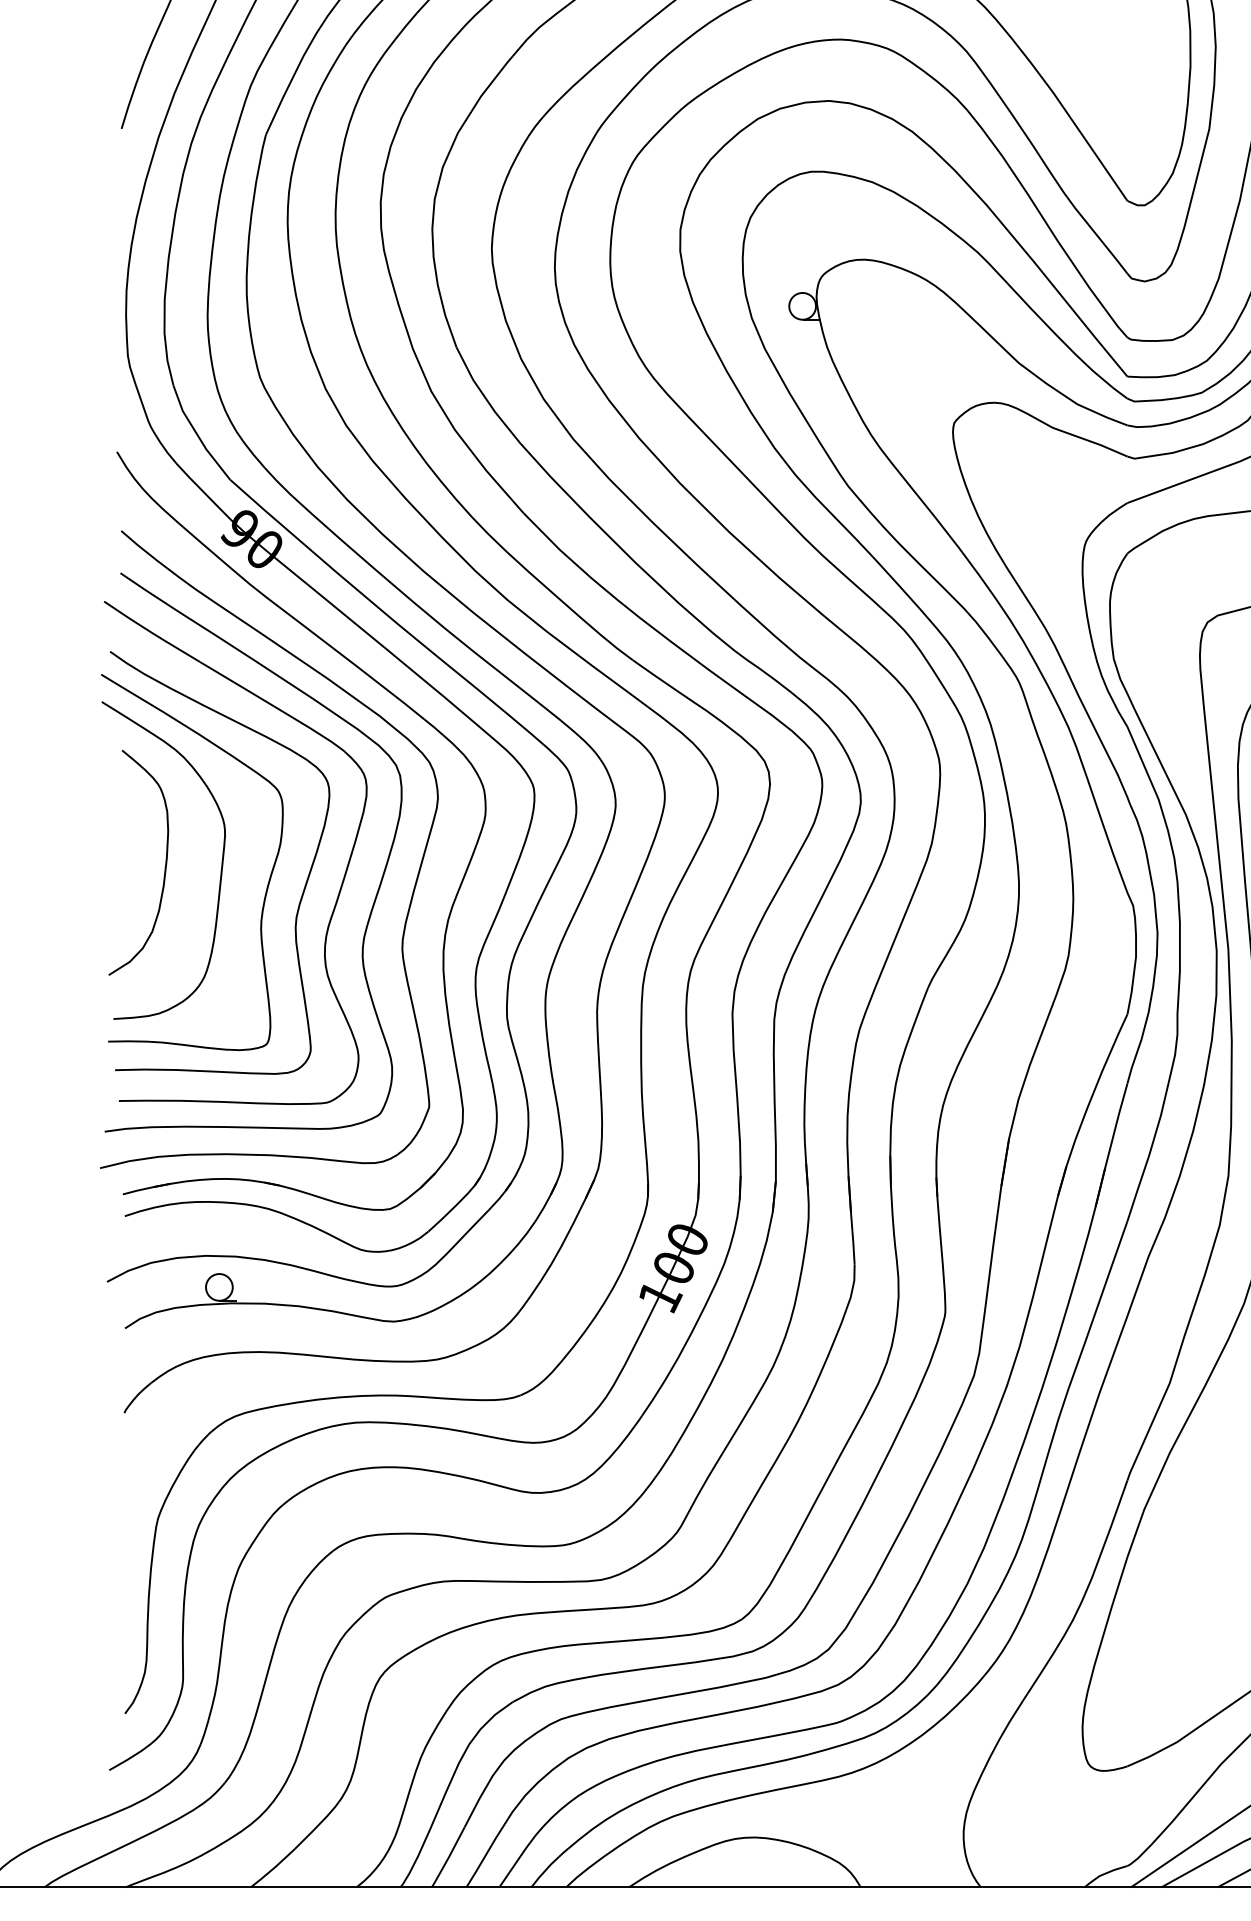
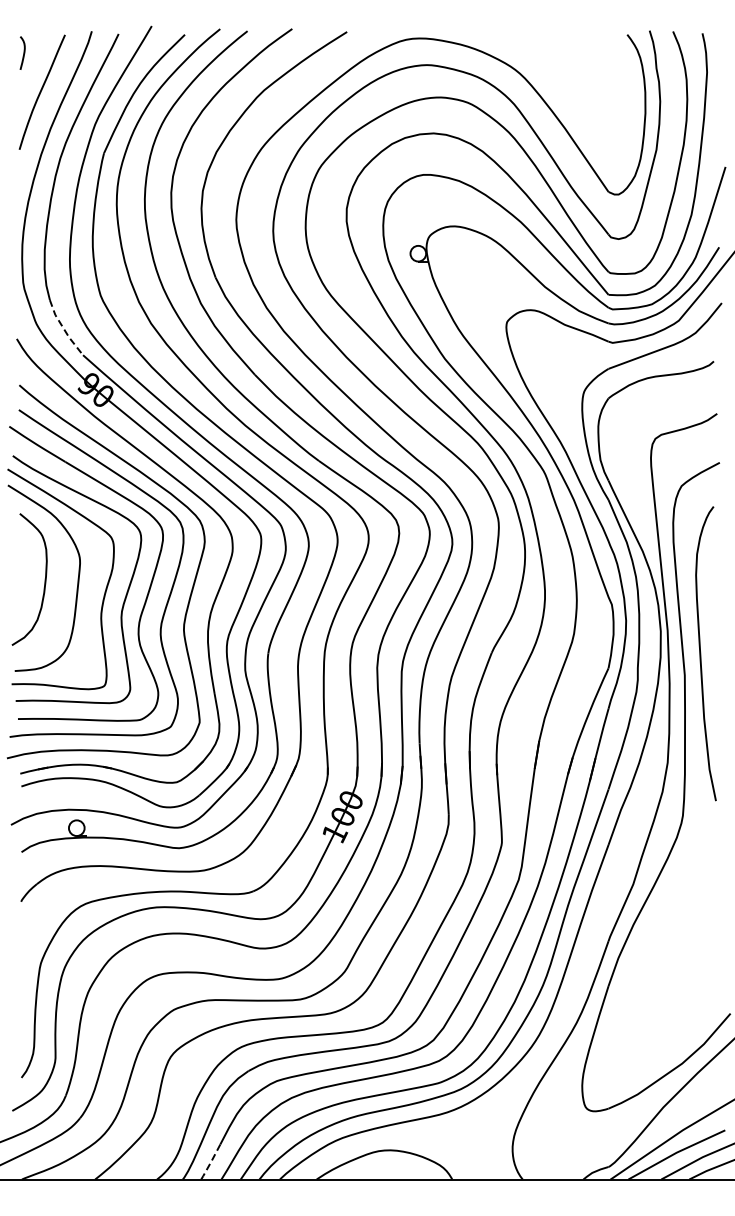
line: (198, 435) -> (64, 329), solid -> dashed
line: (447, 1858) -> (210, 1162), solid -> dashed

